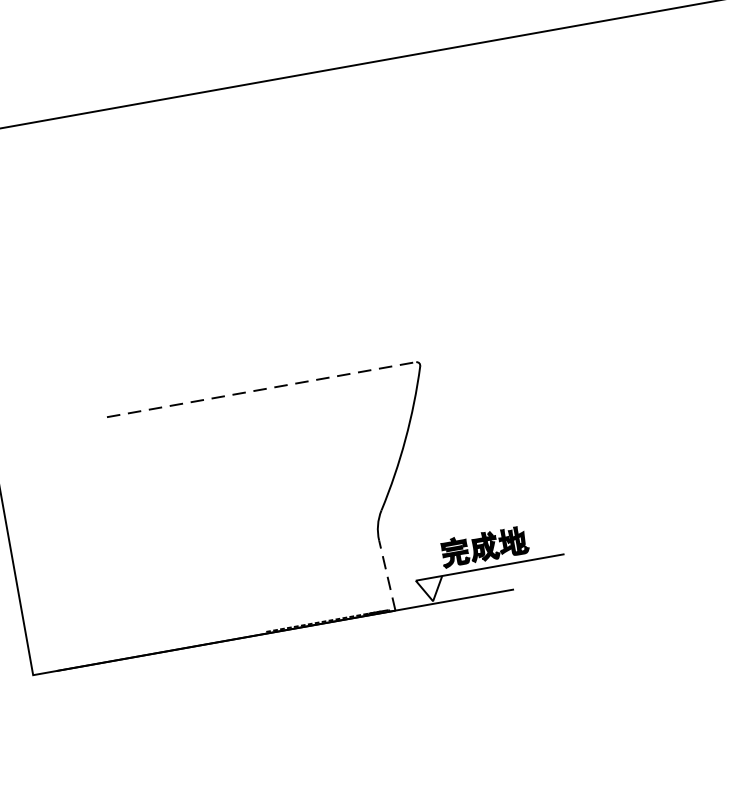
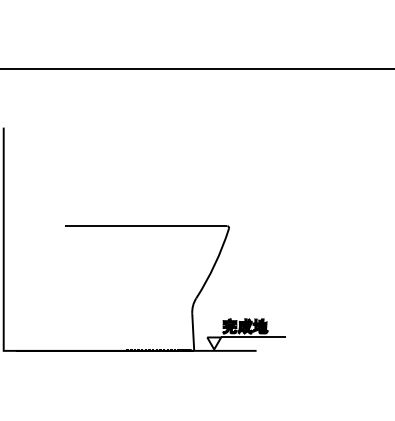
line: (262, 390) -> (146, 226), dashed -> solid
line: (387, 575) -> (193, 332), dashed -> solid

